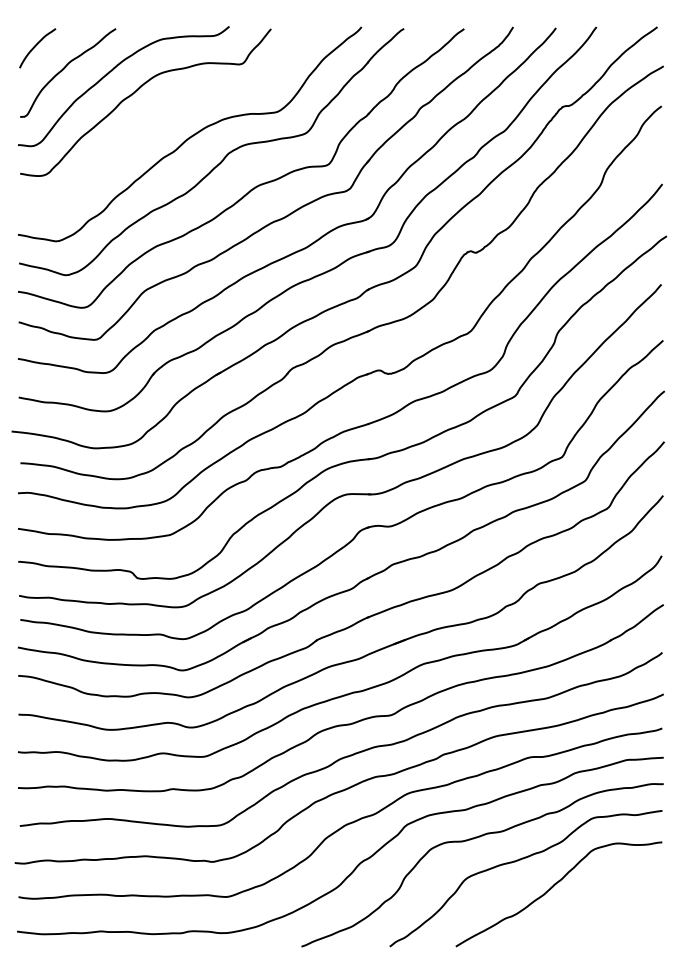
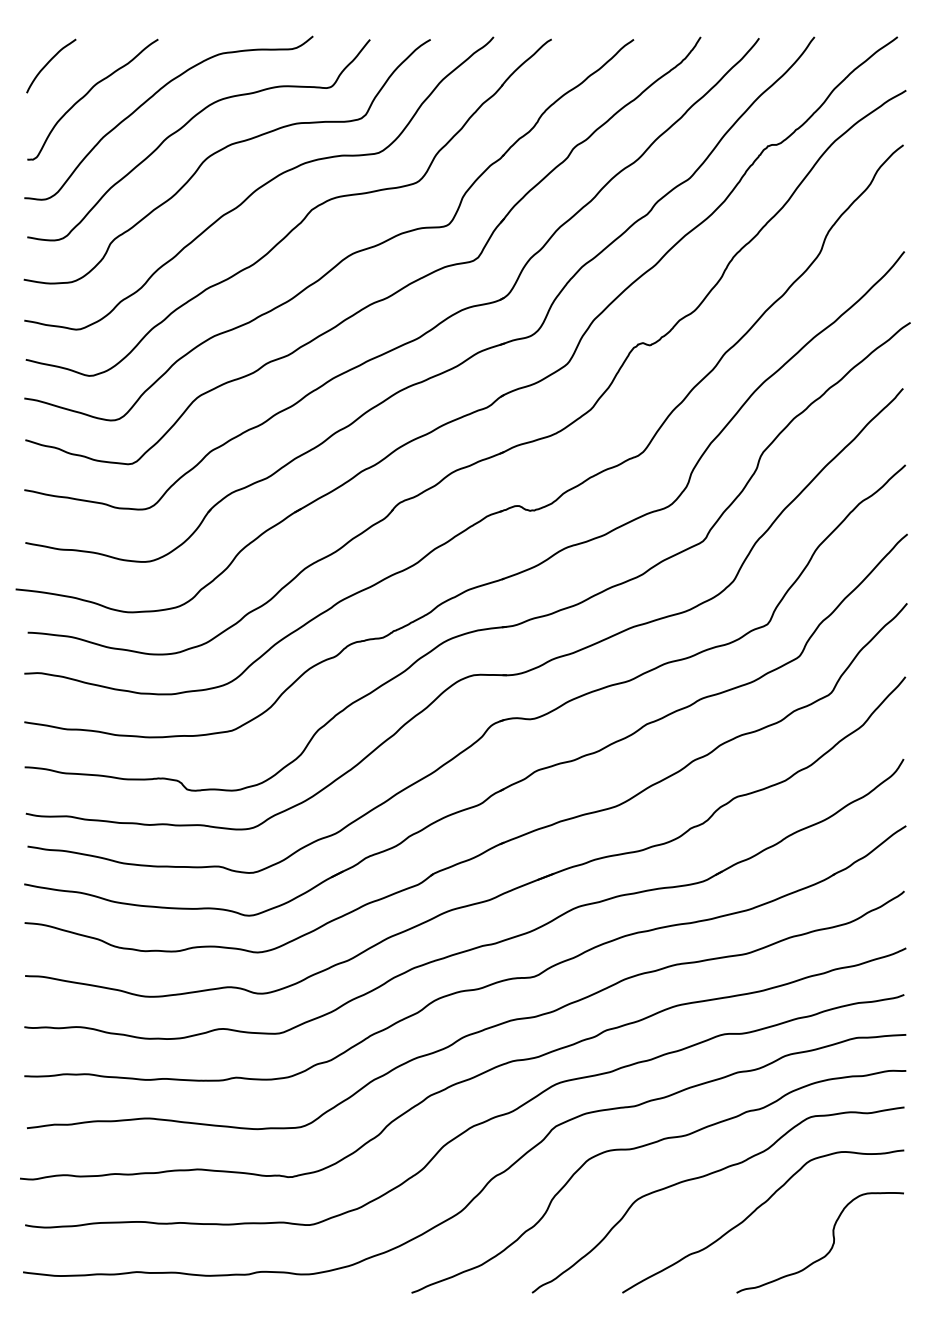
curve: (161, 111) -> (220, 152), added
curve: (608, 912) -> (830, 1246), added

